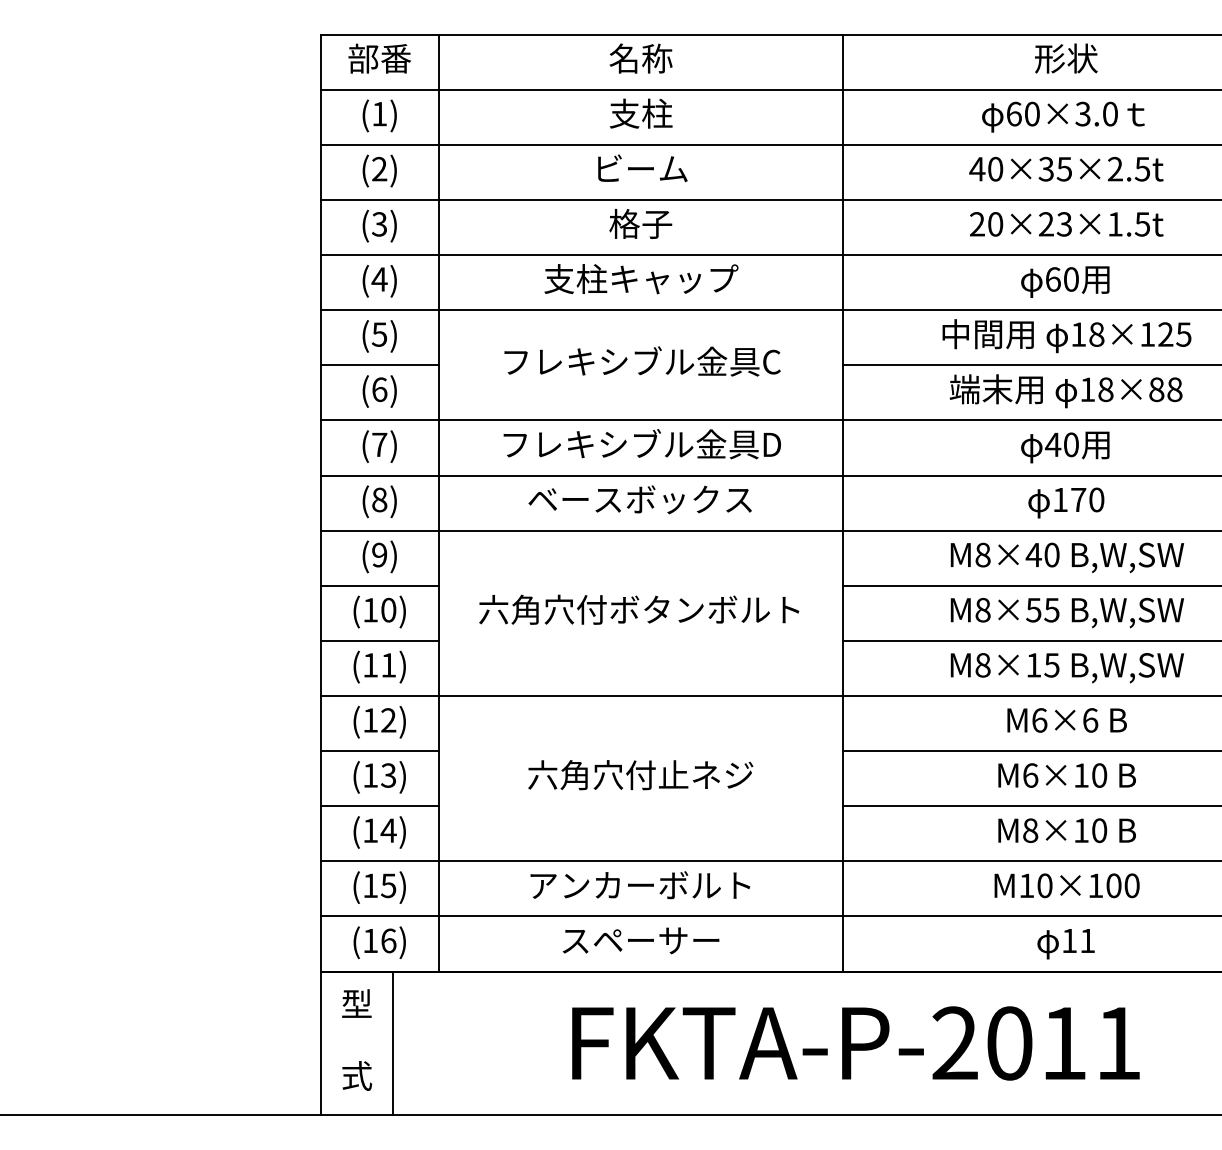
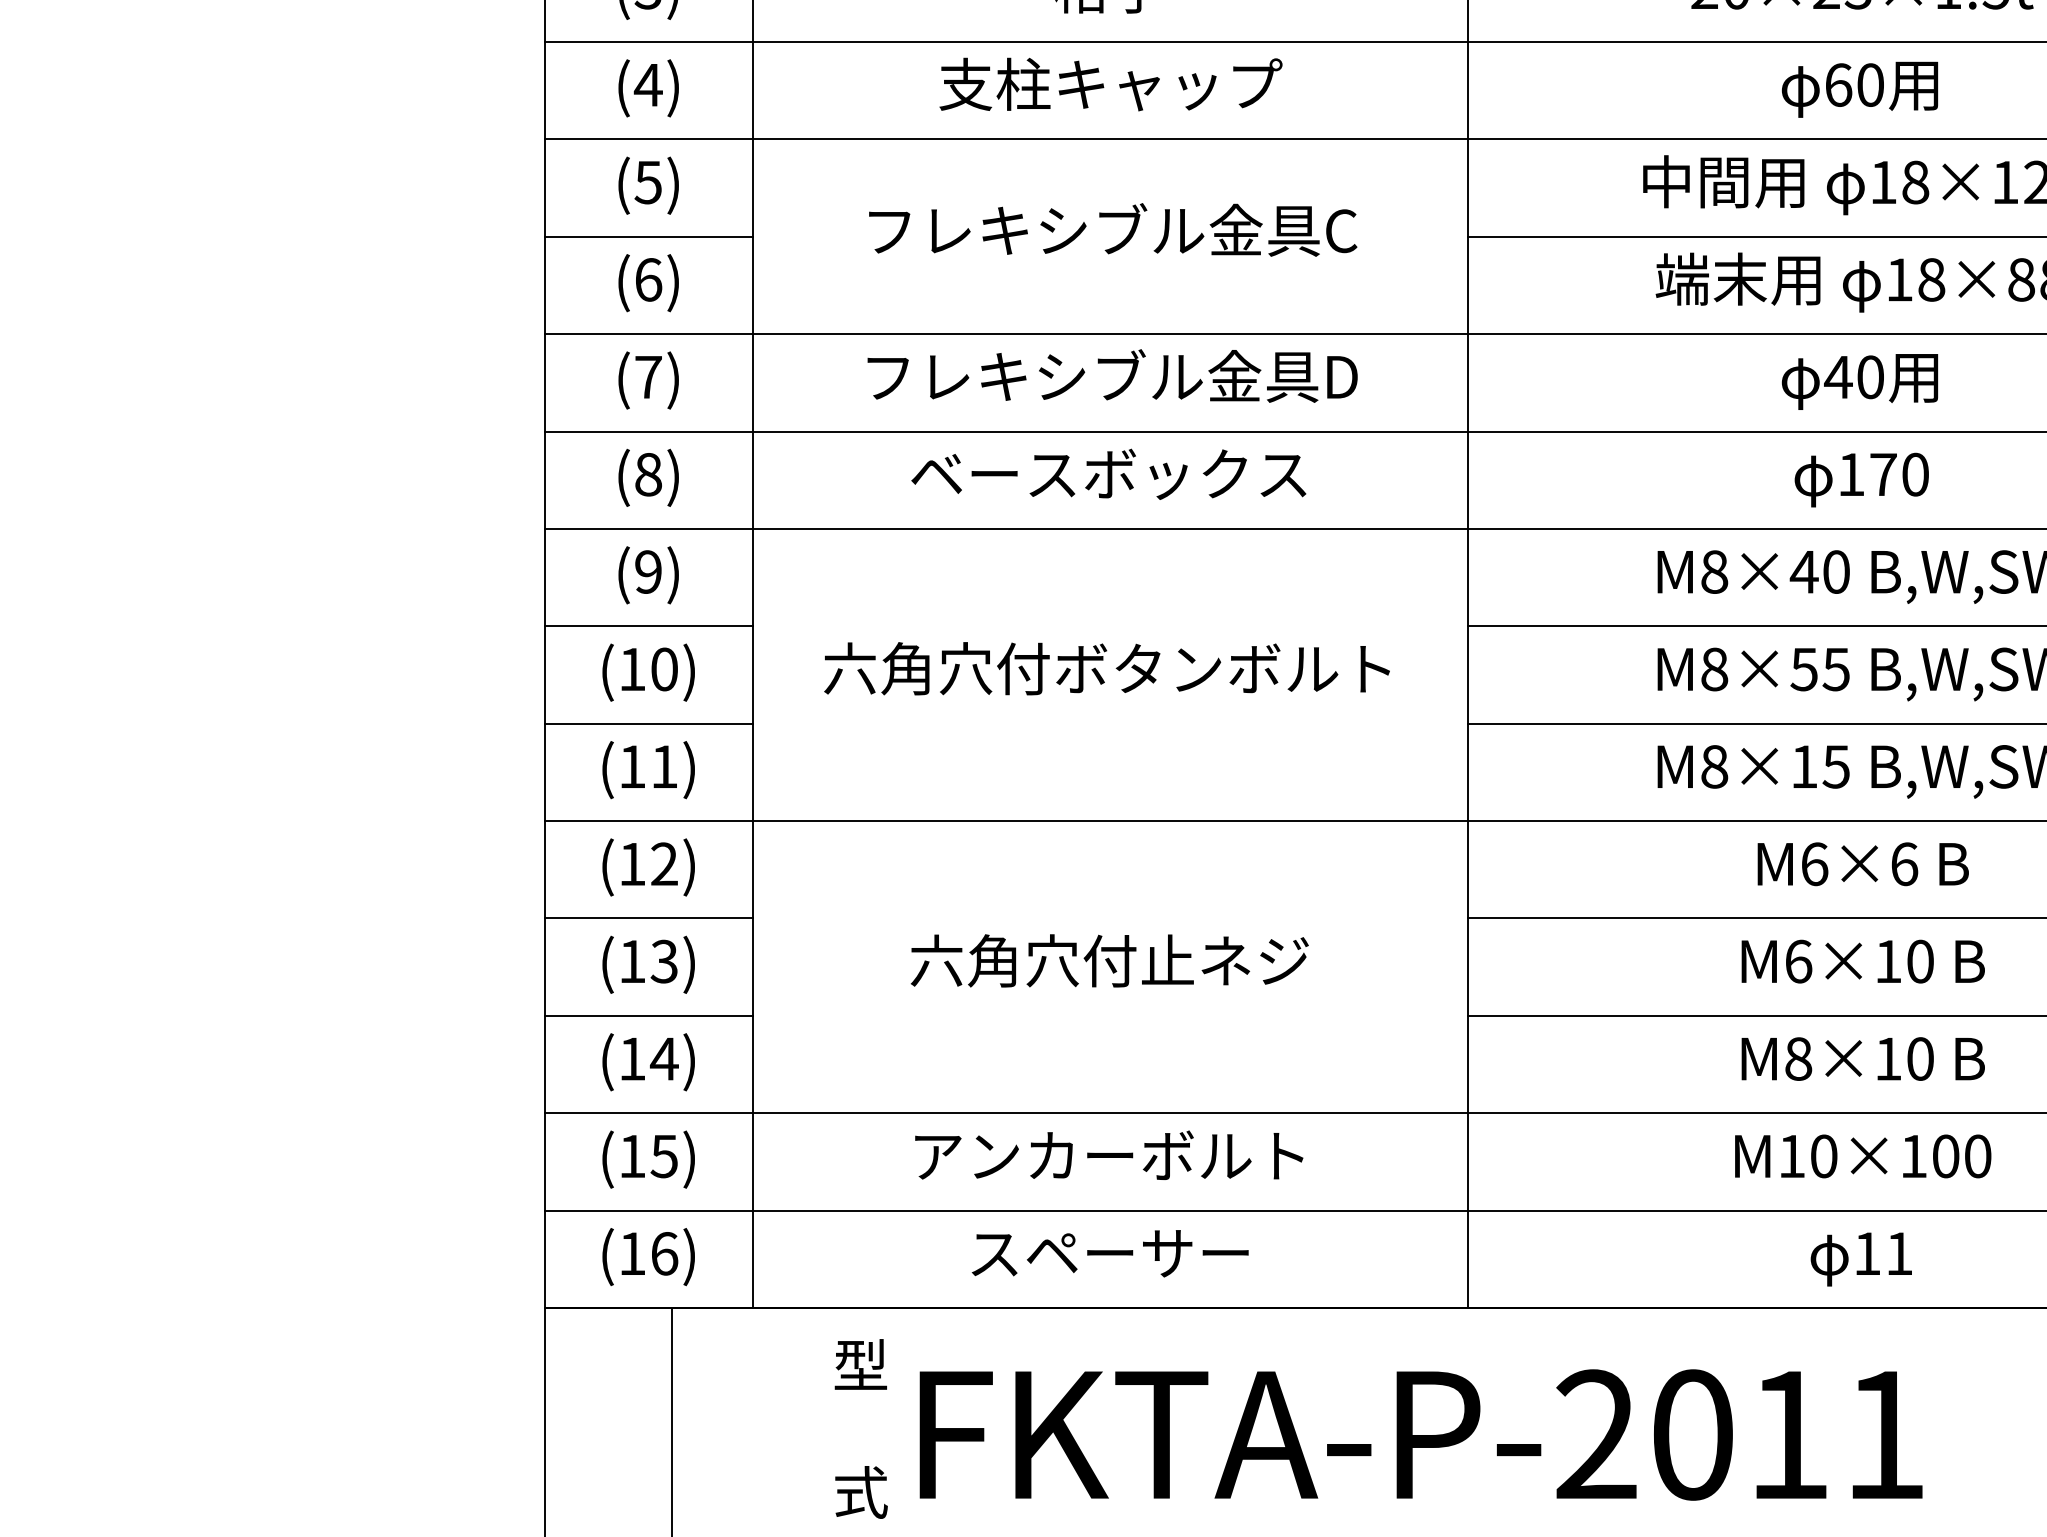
text: (356, 1039) -> (860, 1427), moved
text: (855, 1043) -> (1420, 1435), moved

